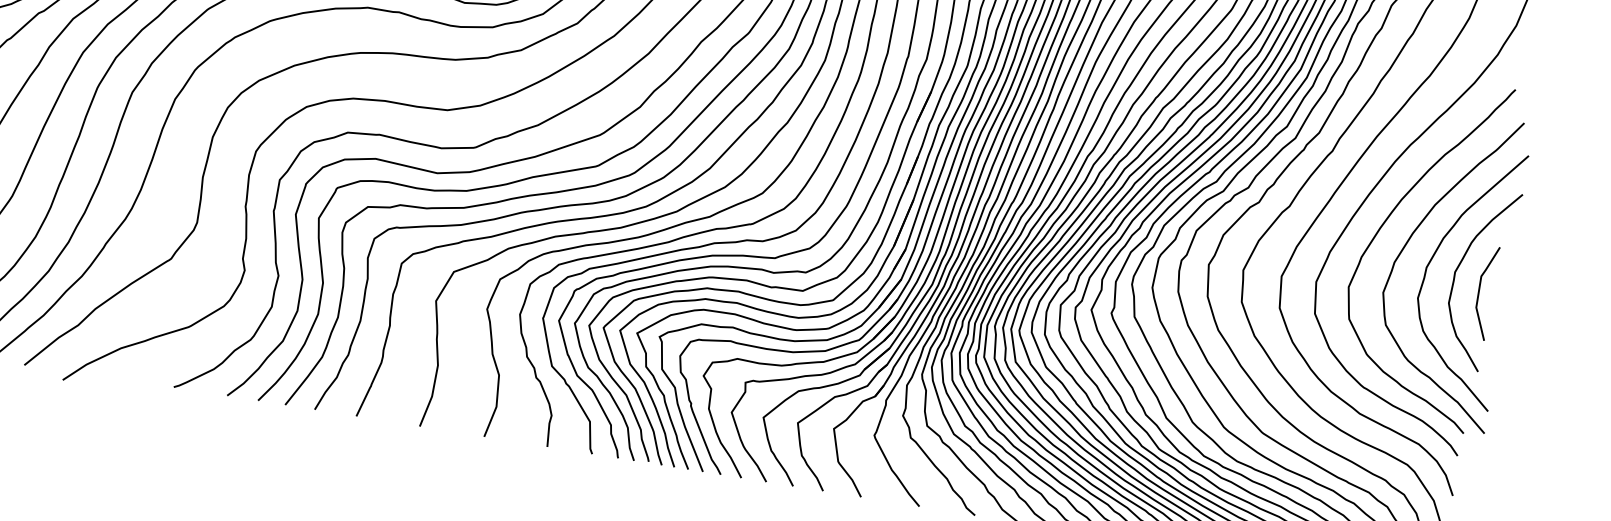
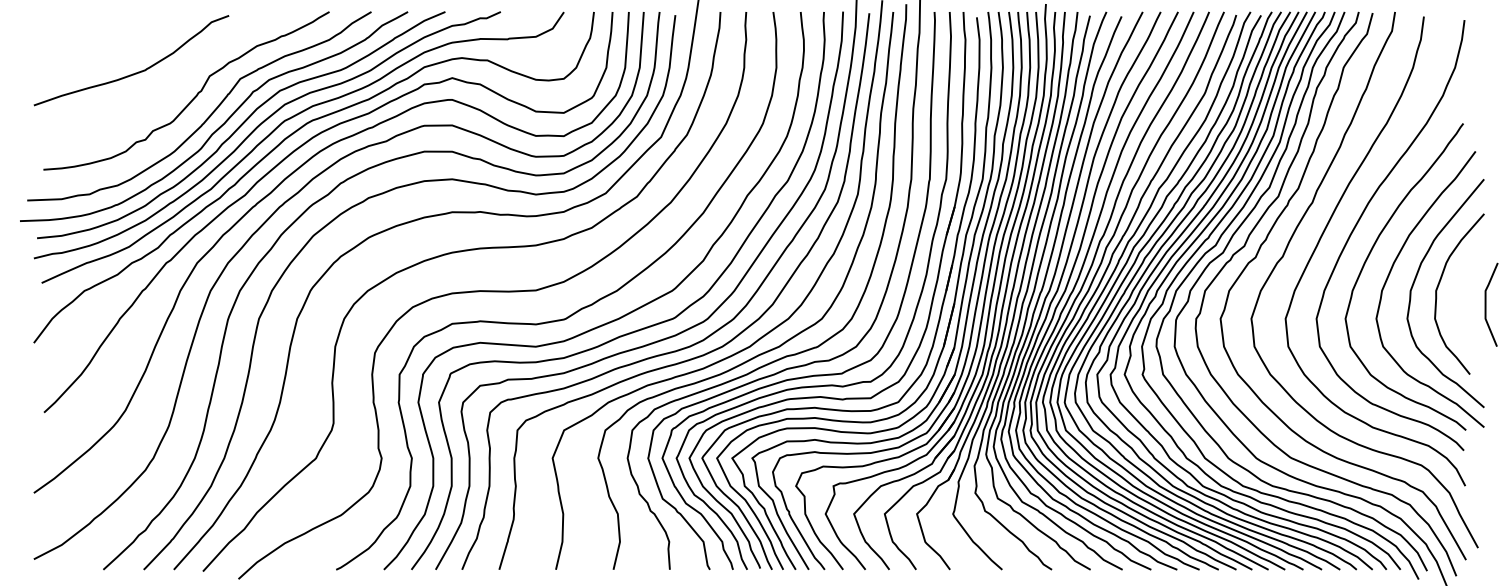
line: (1479, 291) -> (1486, 304), moved

